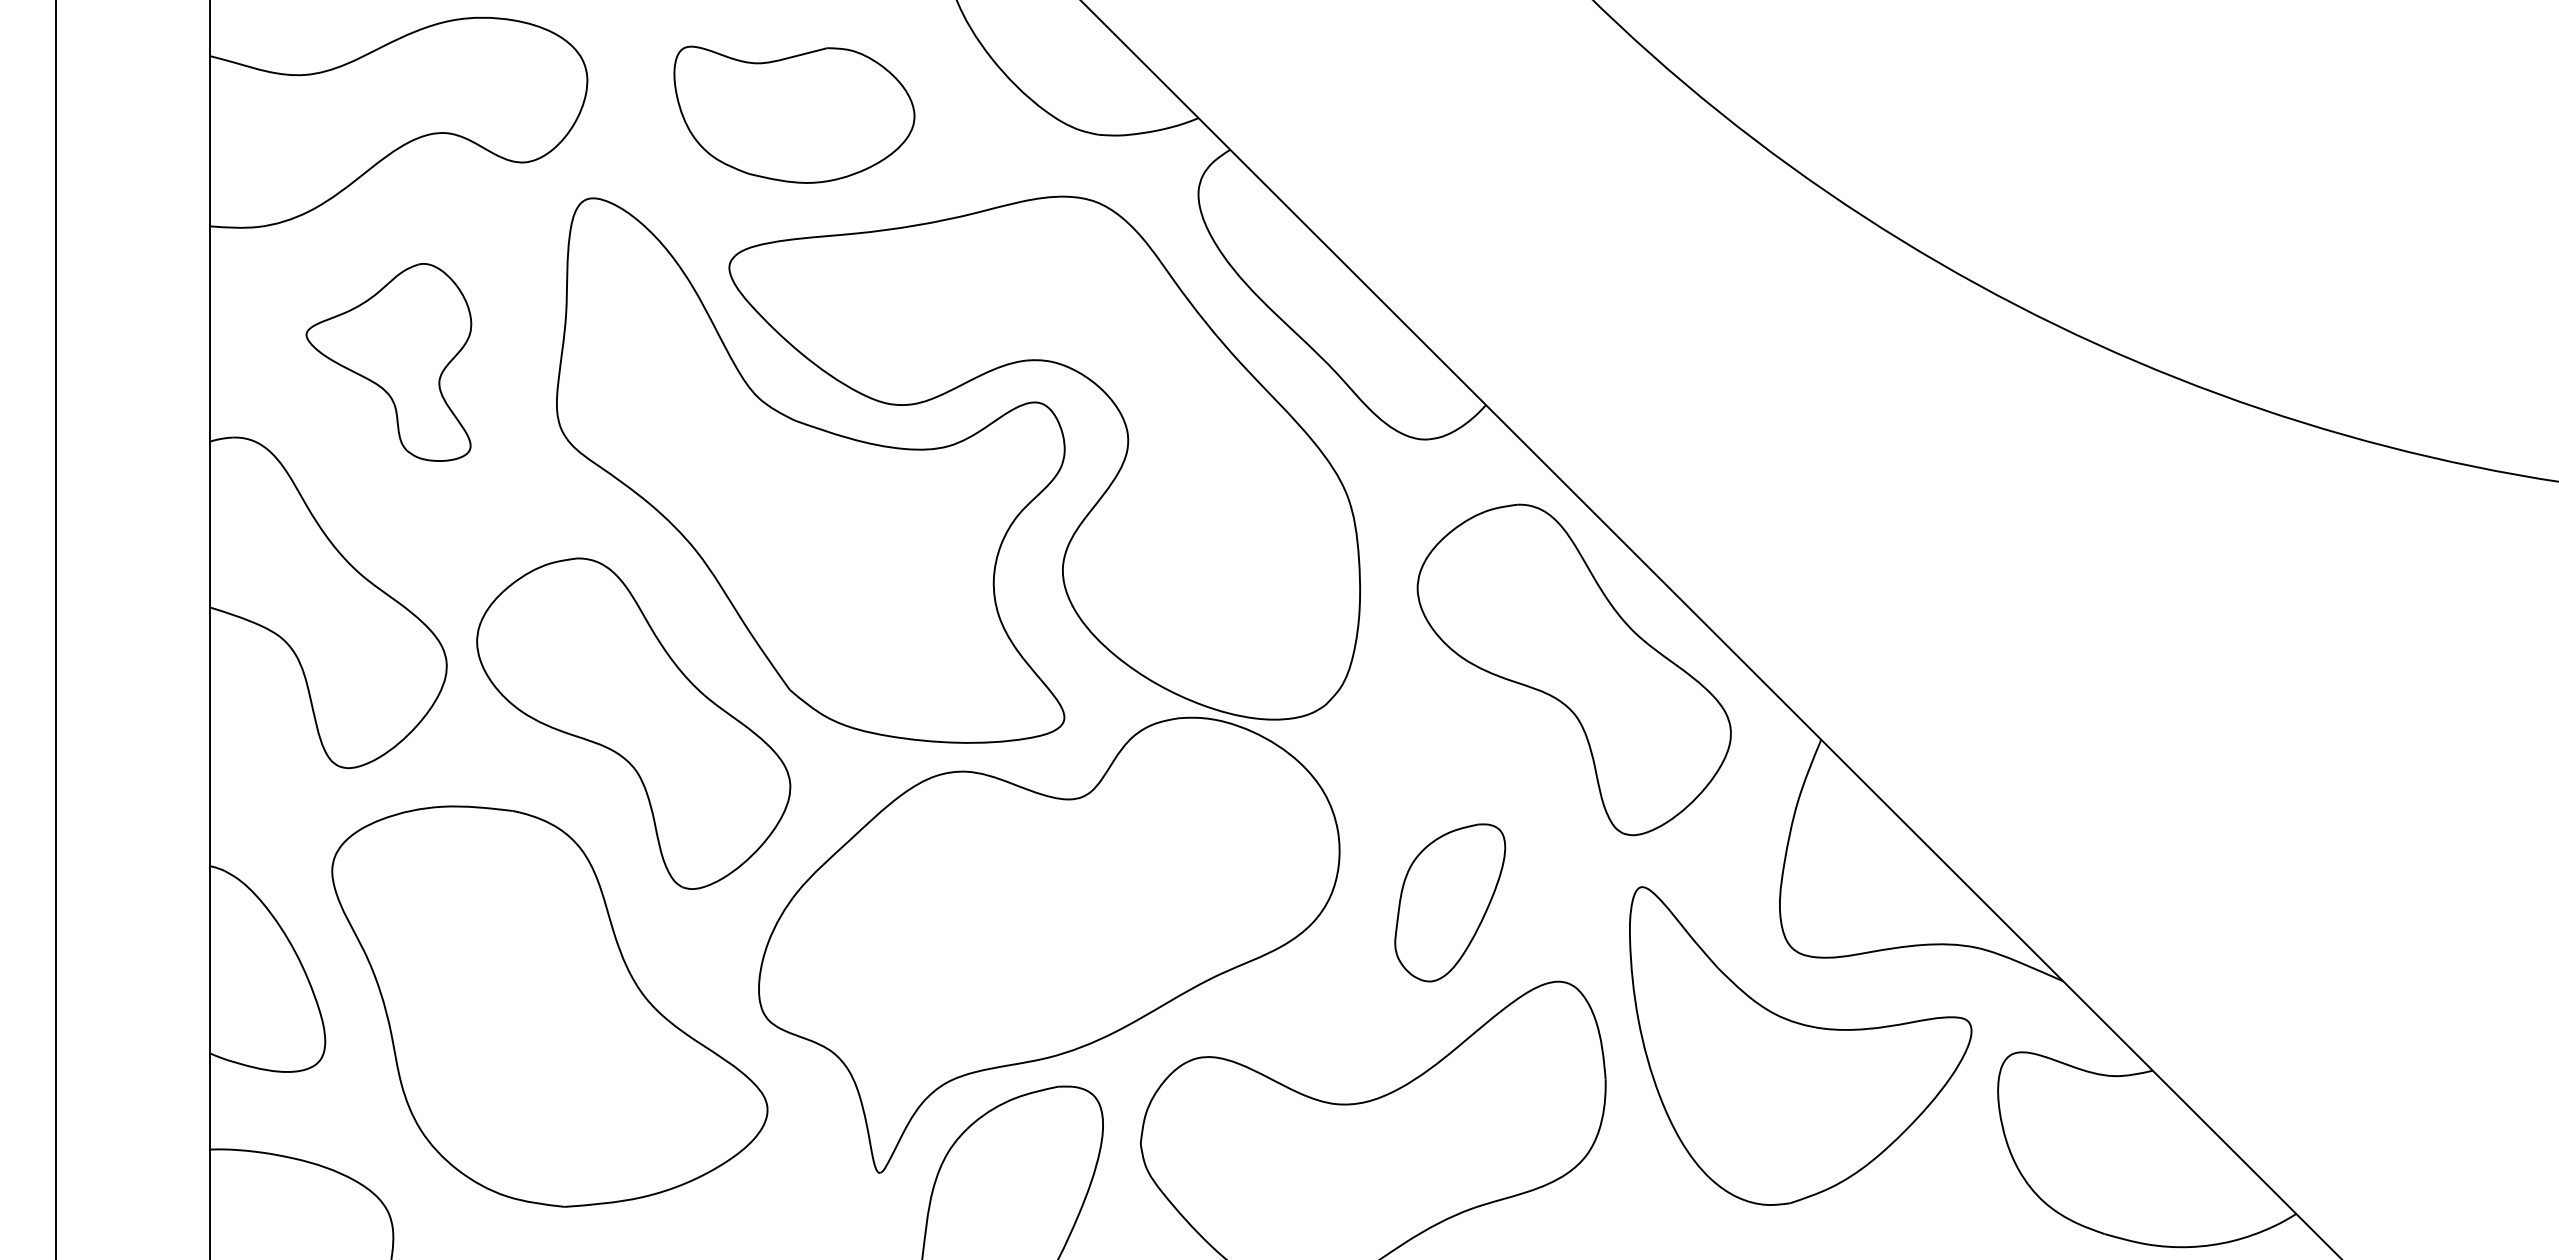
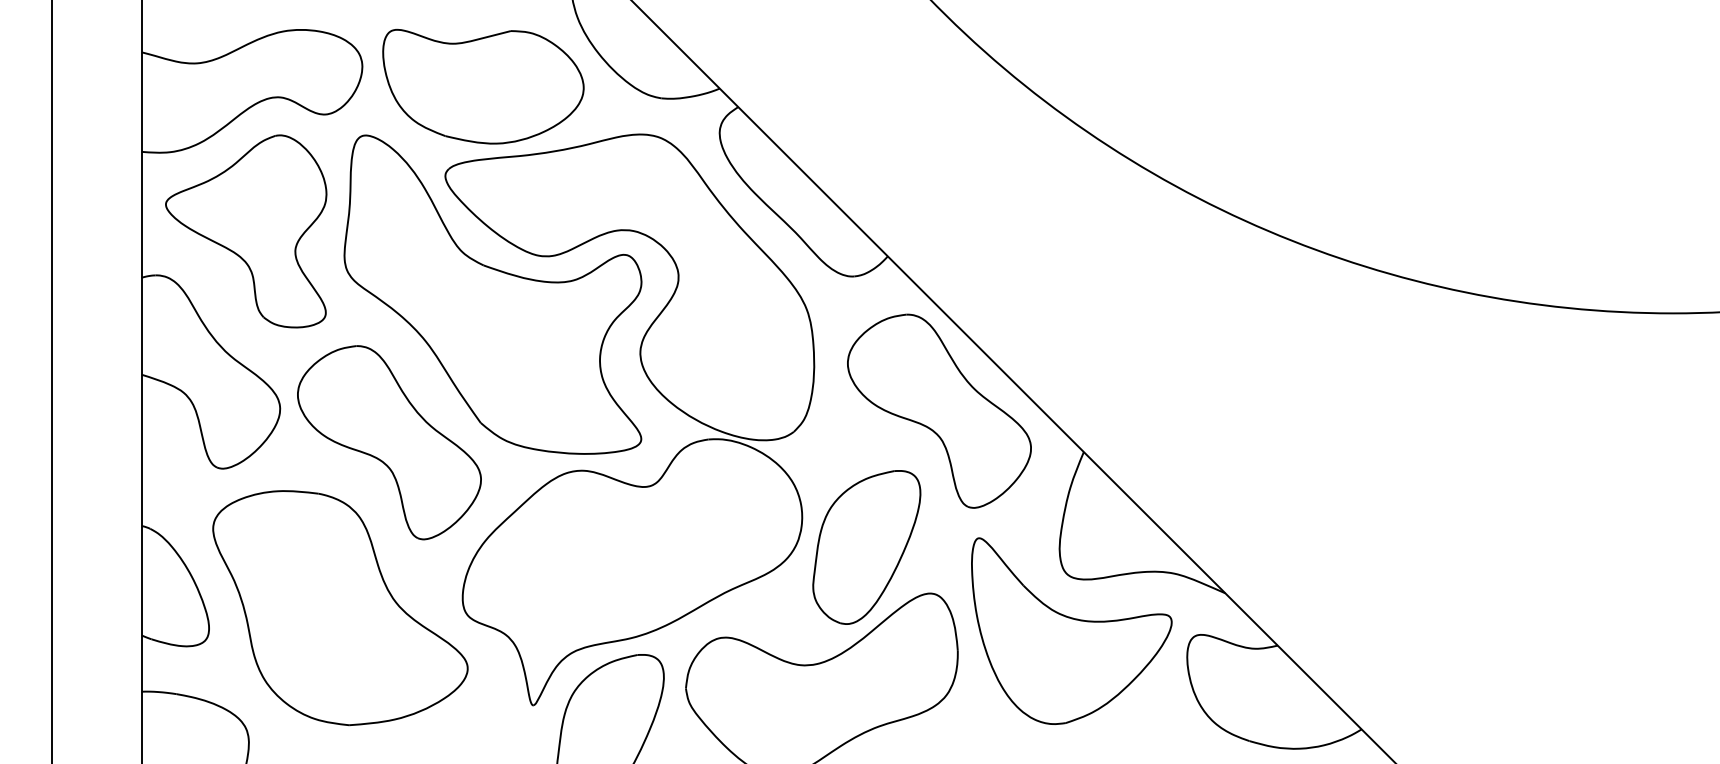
part: (794, 114) -> (483, 86), size x1.43
part: (389, 362) -> (246, 231), size x1.67
part: (1449, 902) -> (866, 547), size x1.67

